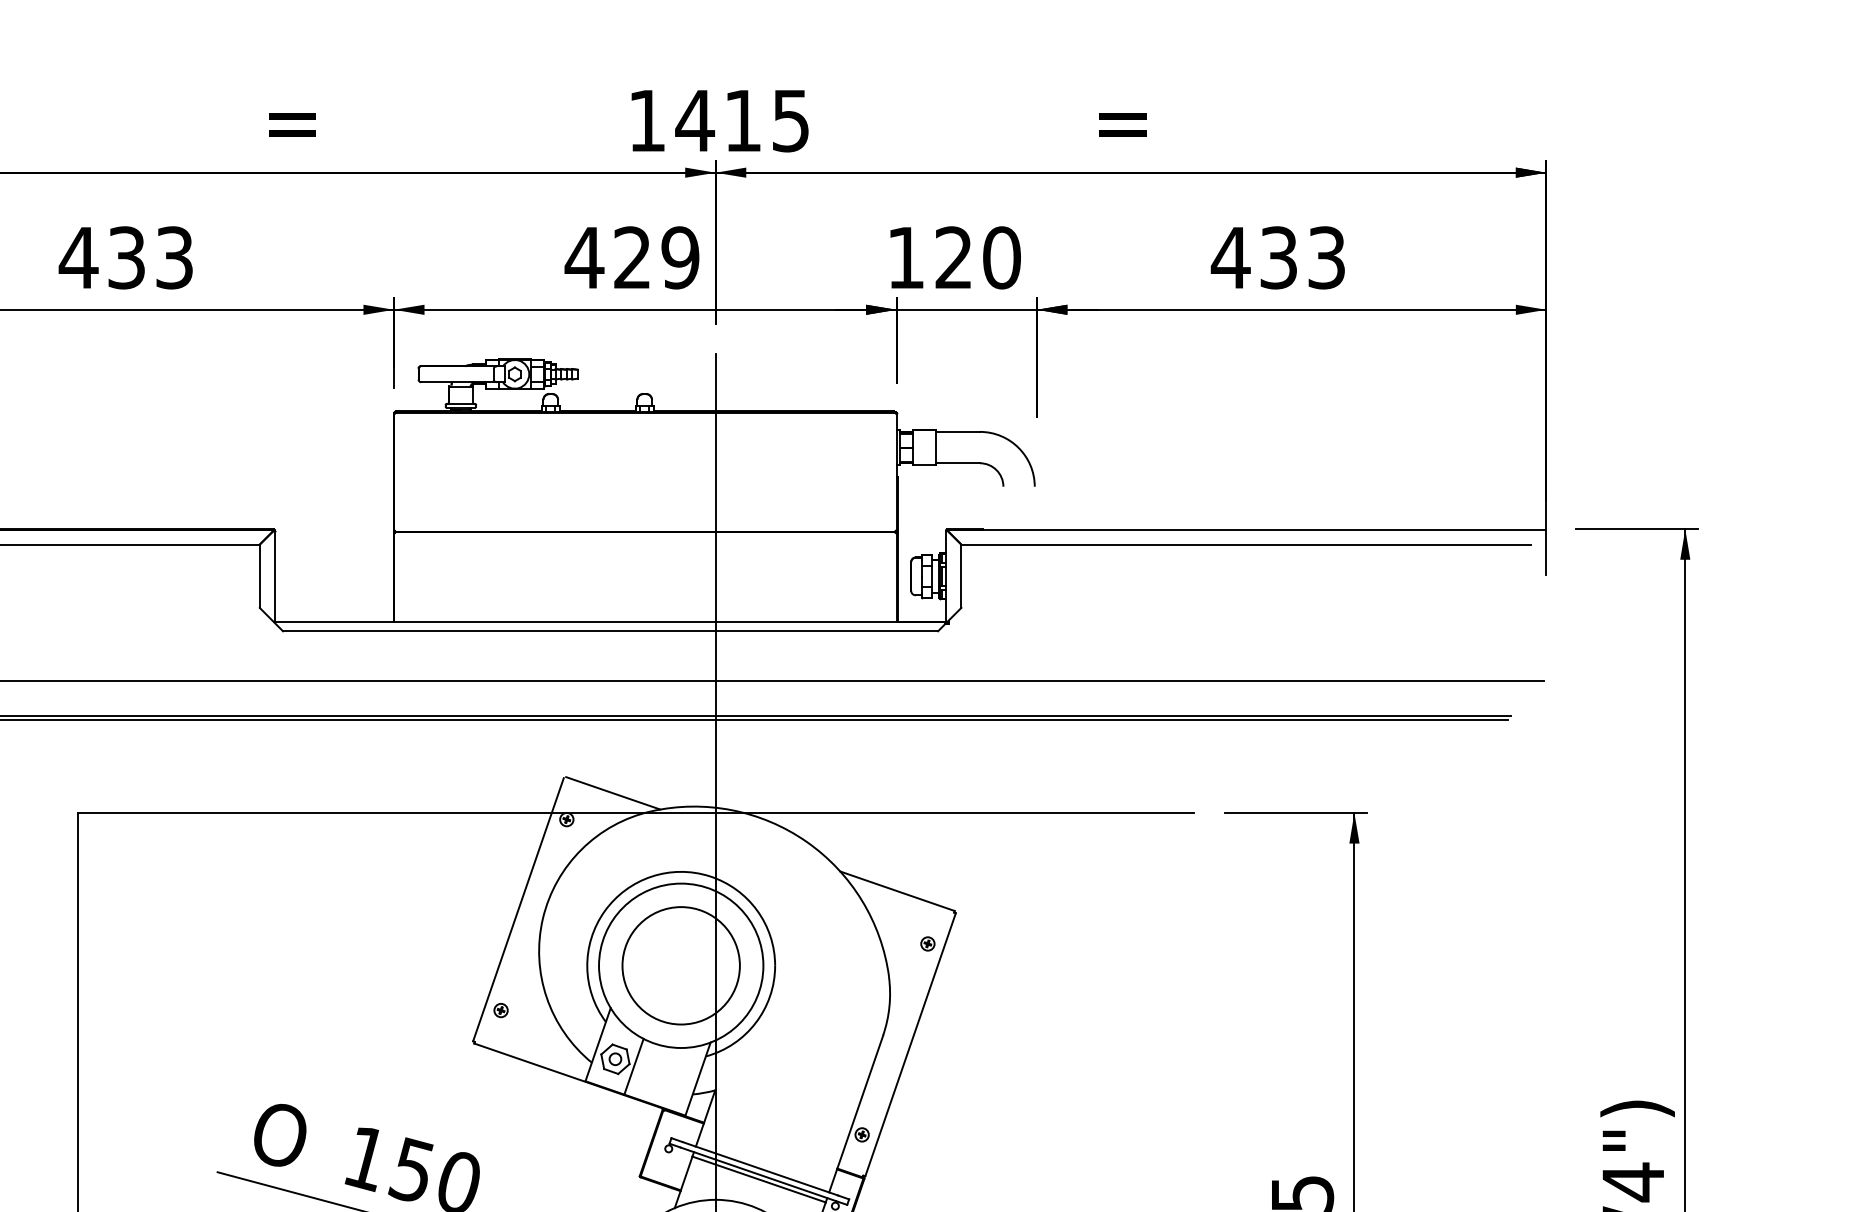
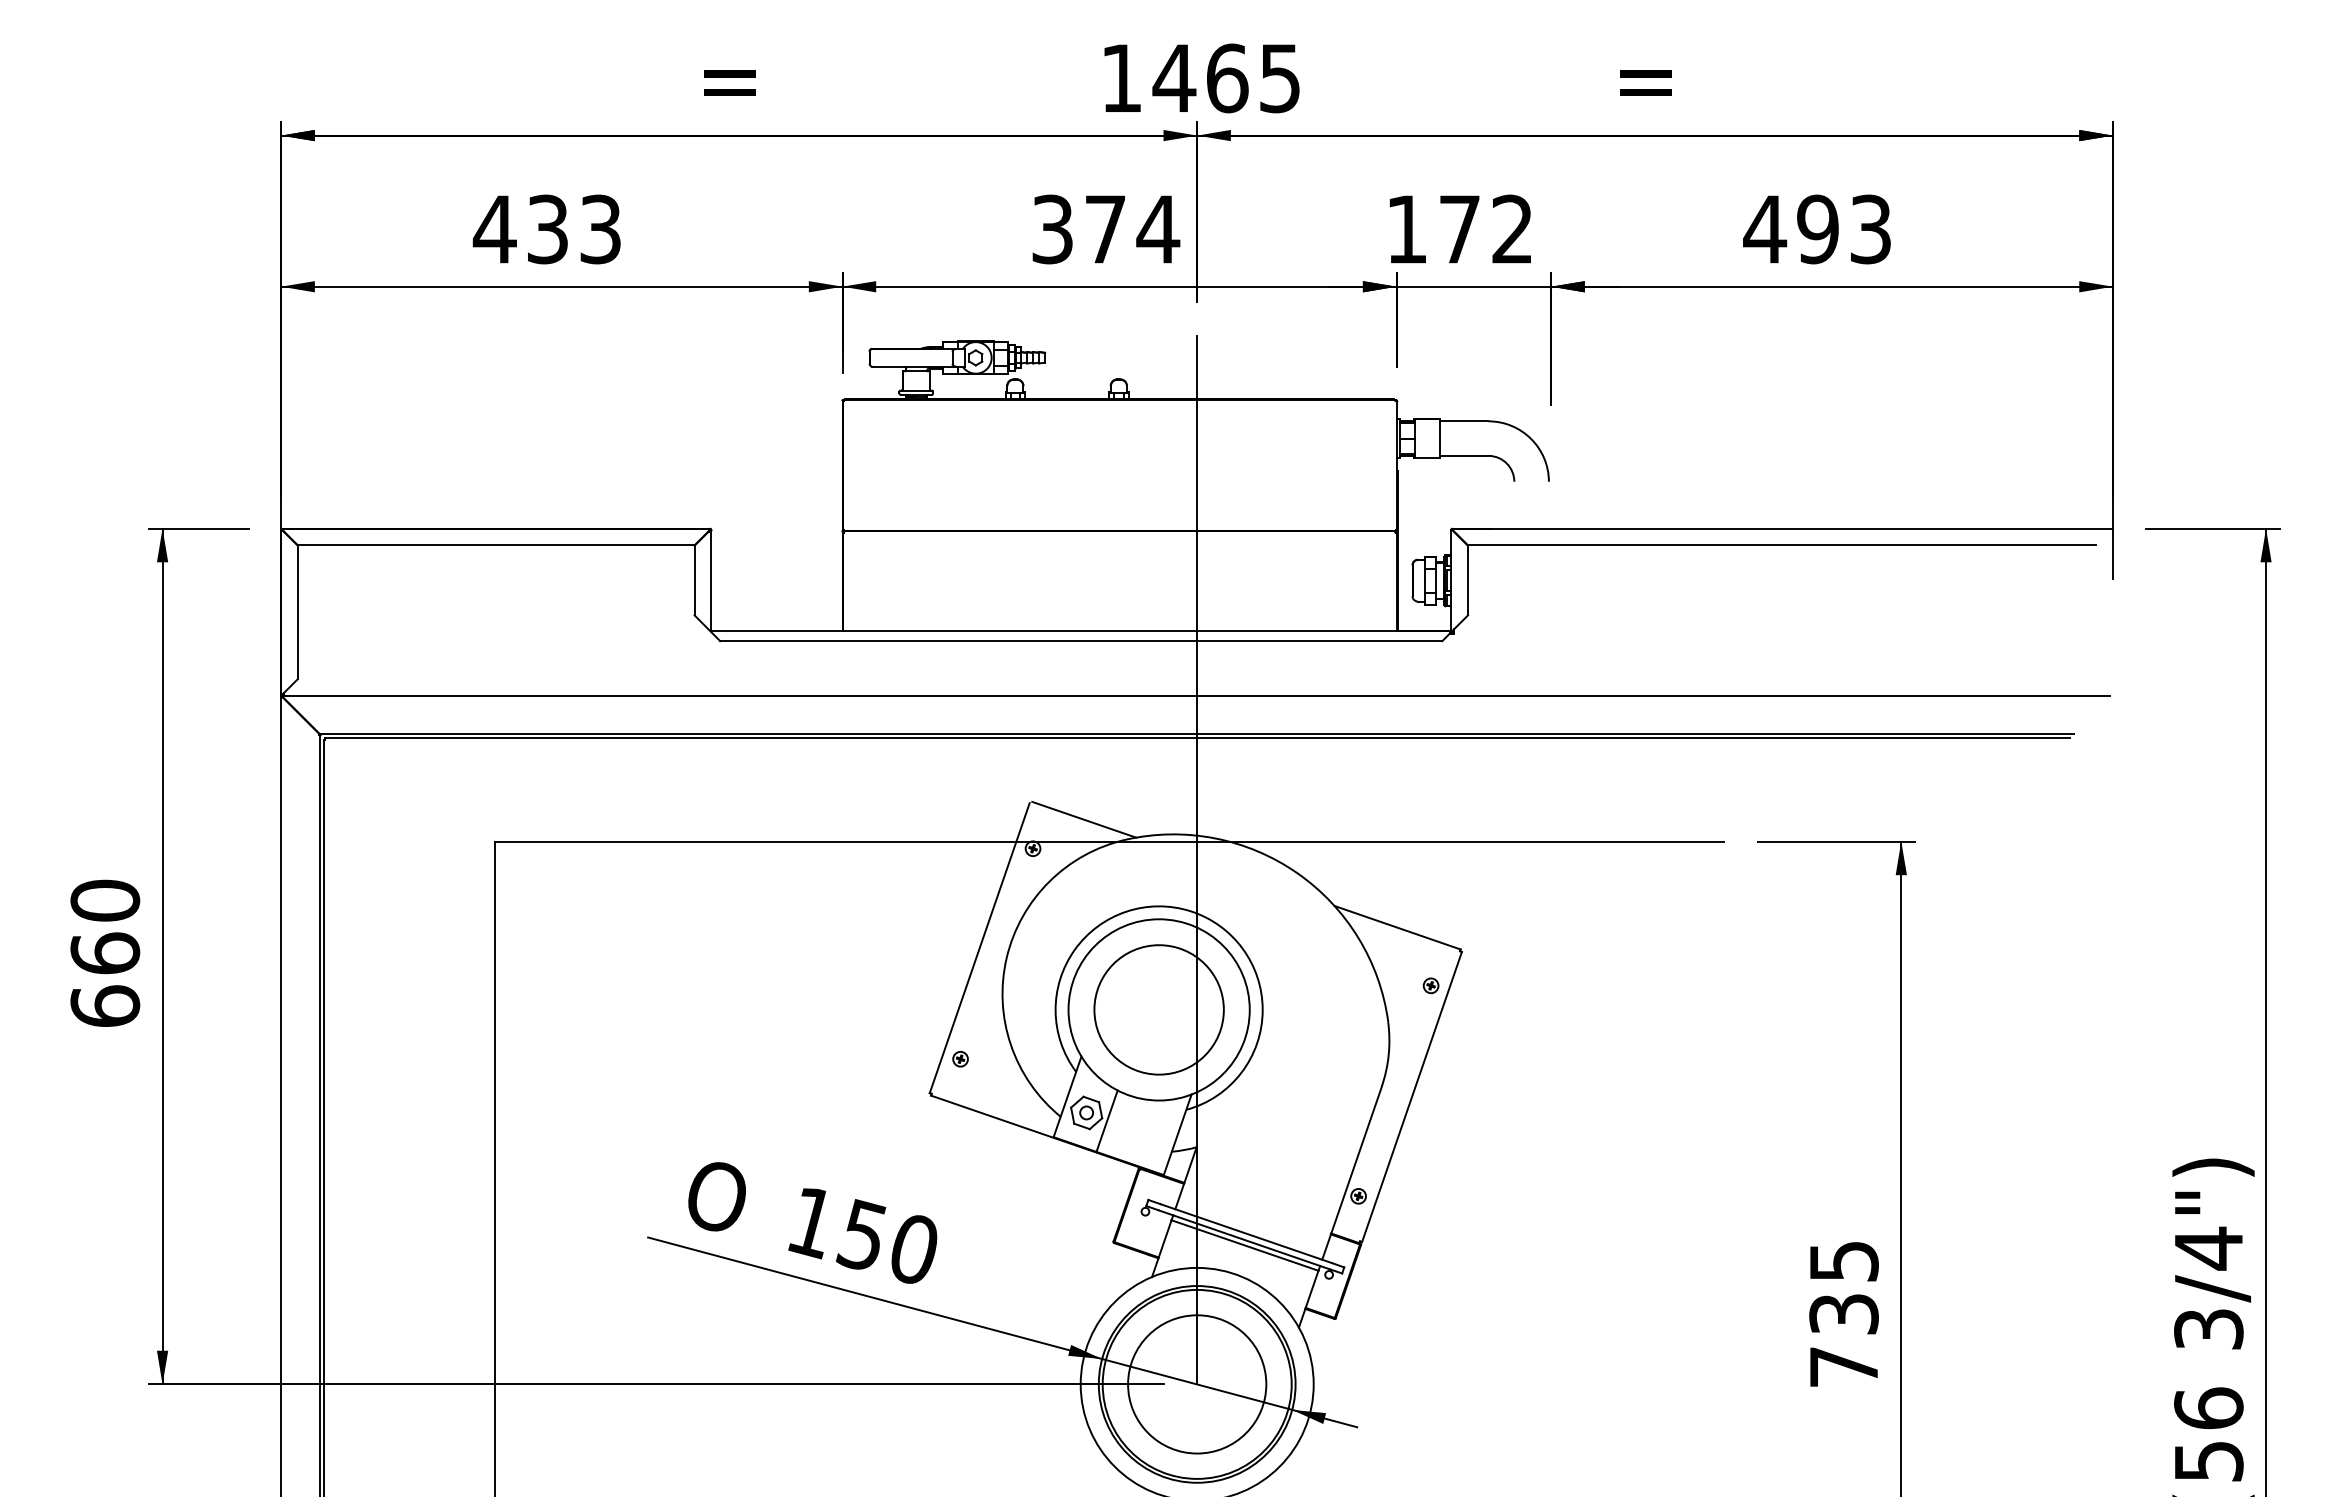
text: (743, 120) -> (1227, 78), 1415 -> 1465
text: (632, 257) -> (1105, 229), 429 -> 374
text: (978, 257) -> (1486, 229), 120 -> 172
text: (1278, 257) -> (1817, 229), 433 -> 493

